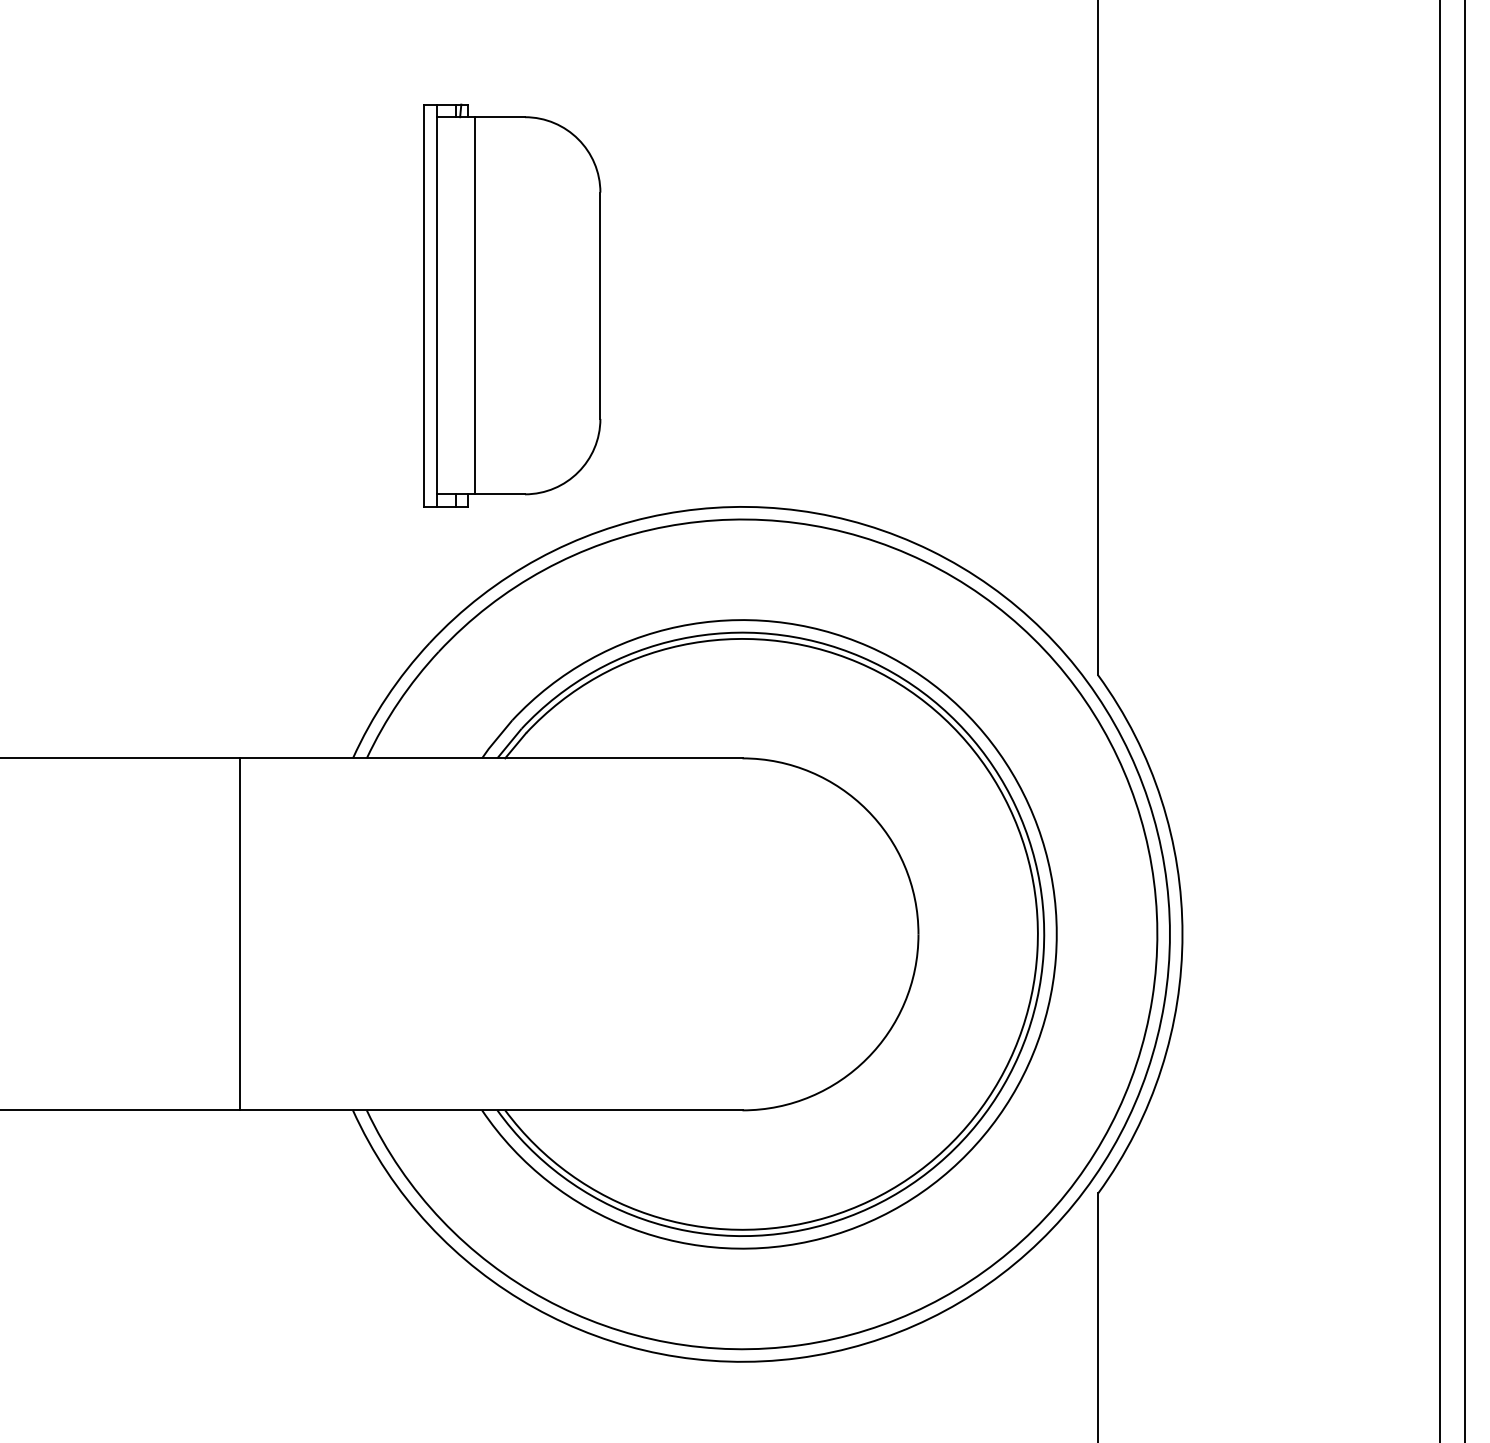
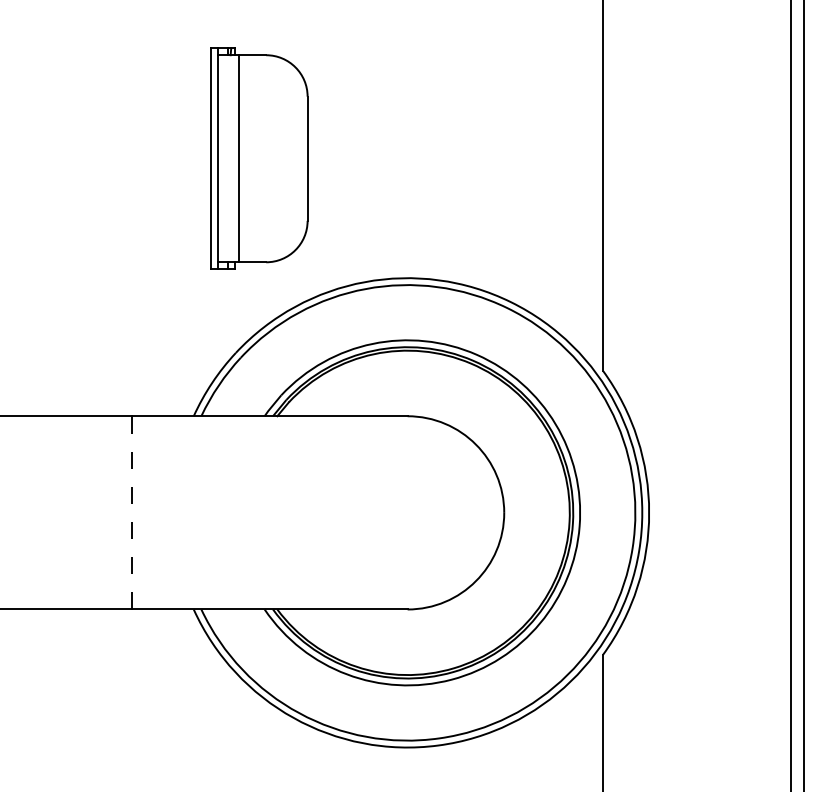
part: (512, 305) -> (259, 158), moved
line: (239, 933) -> (131, 512), solid -> dashed

